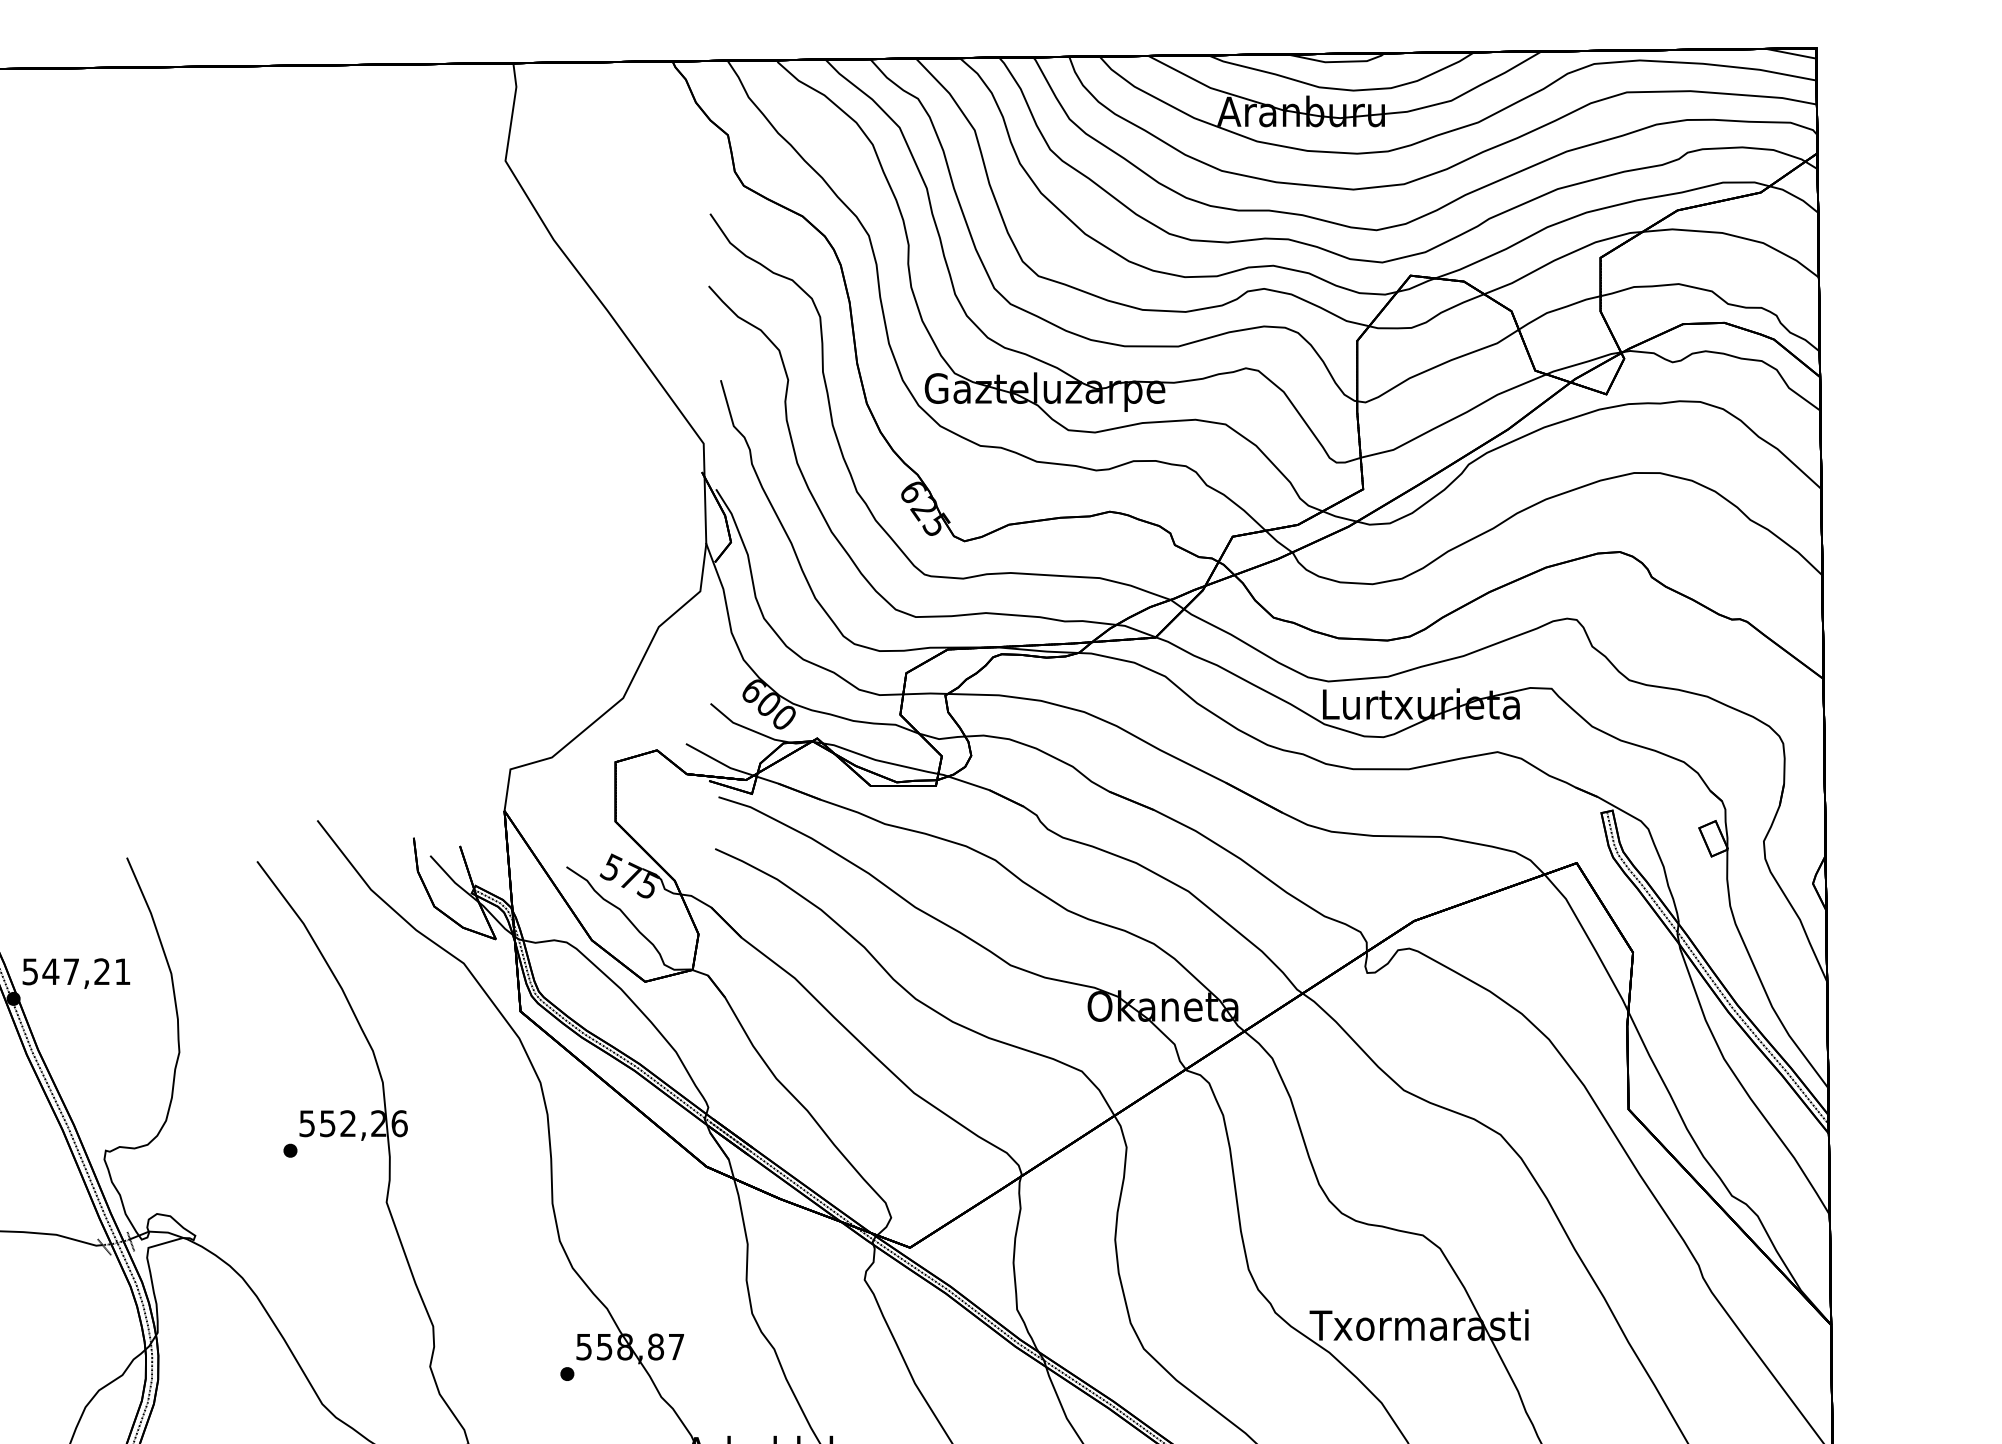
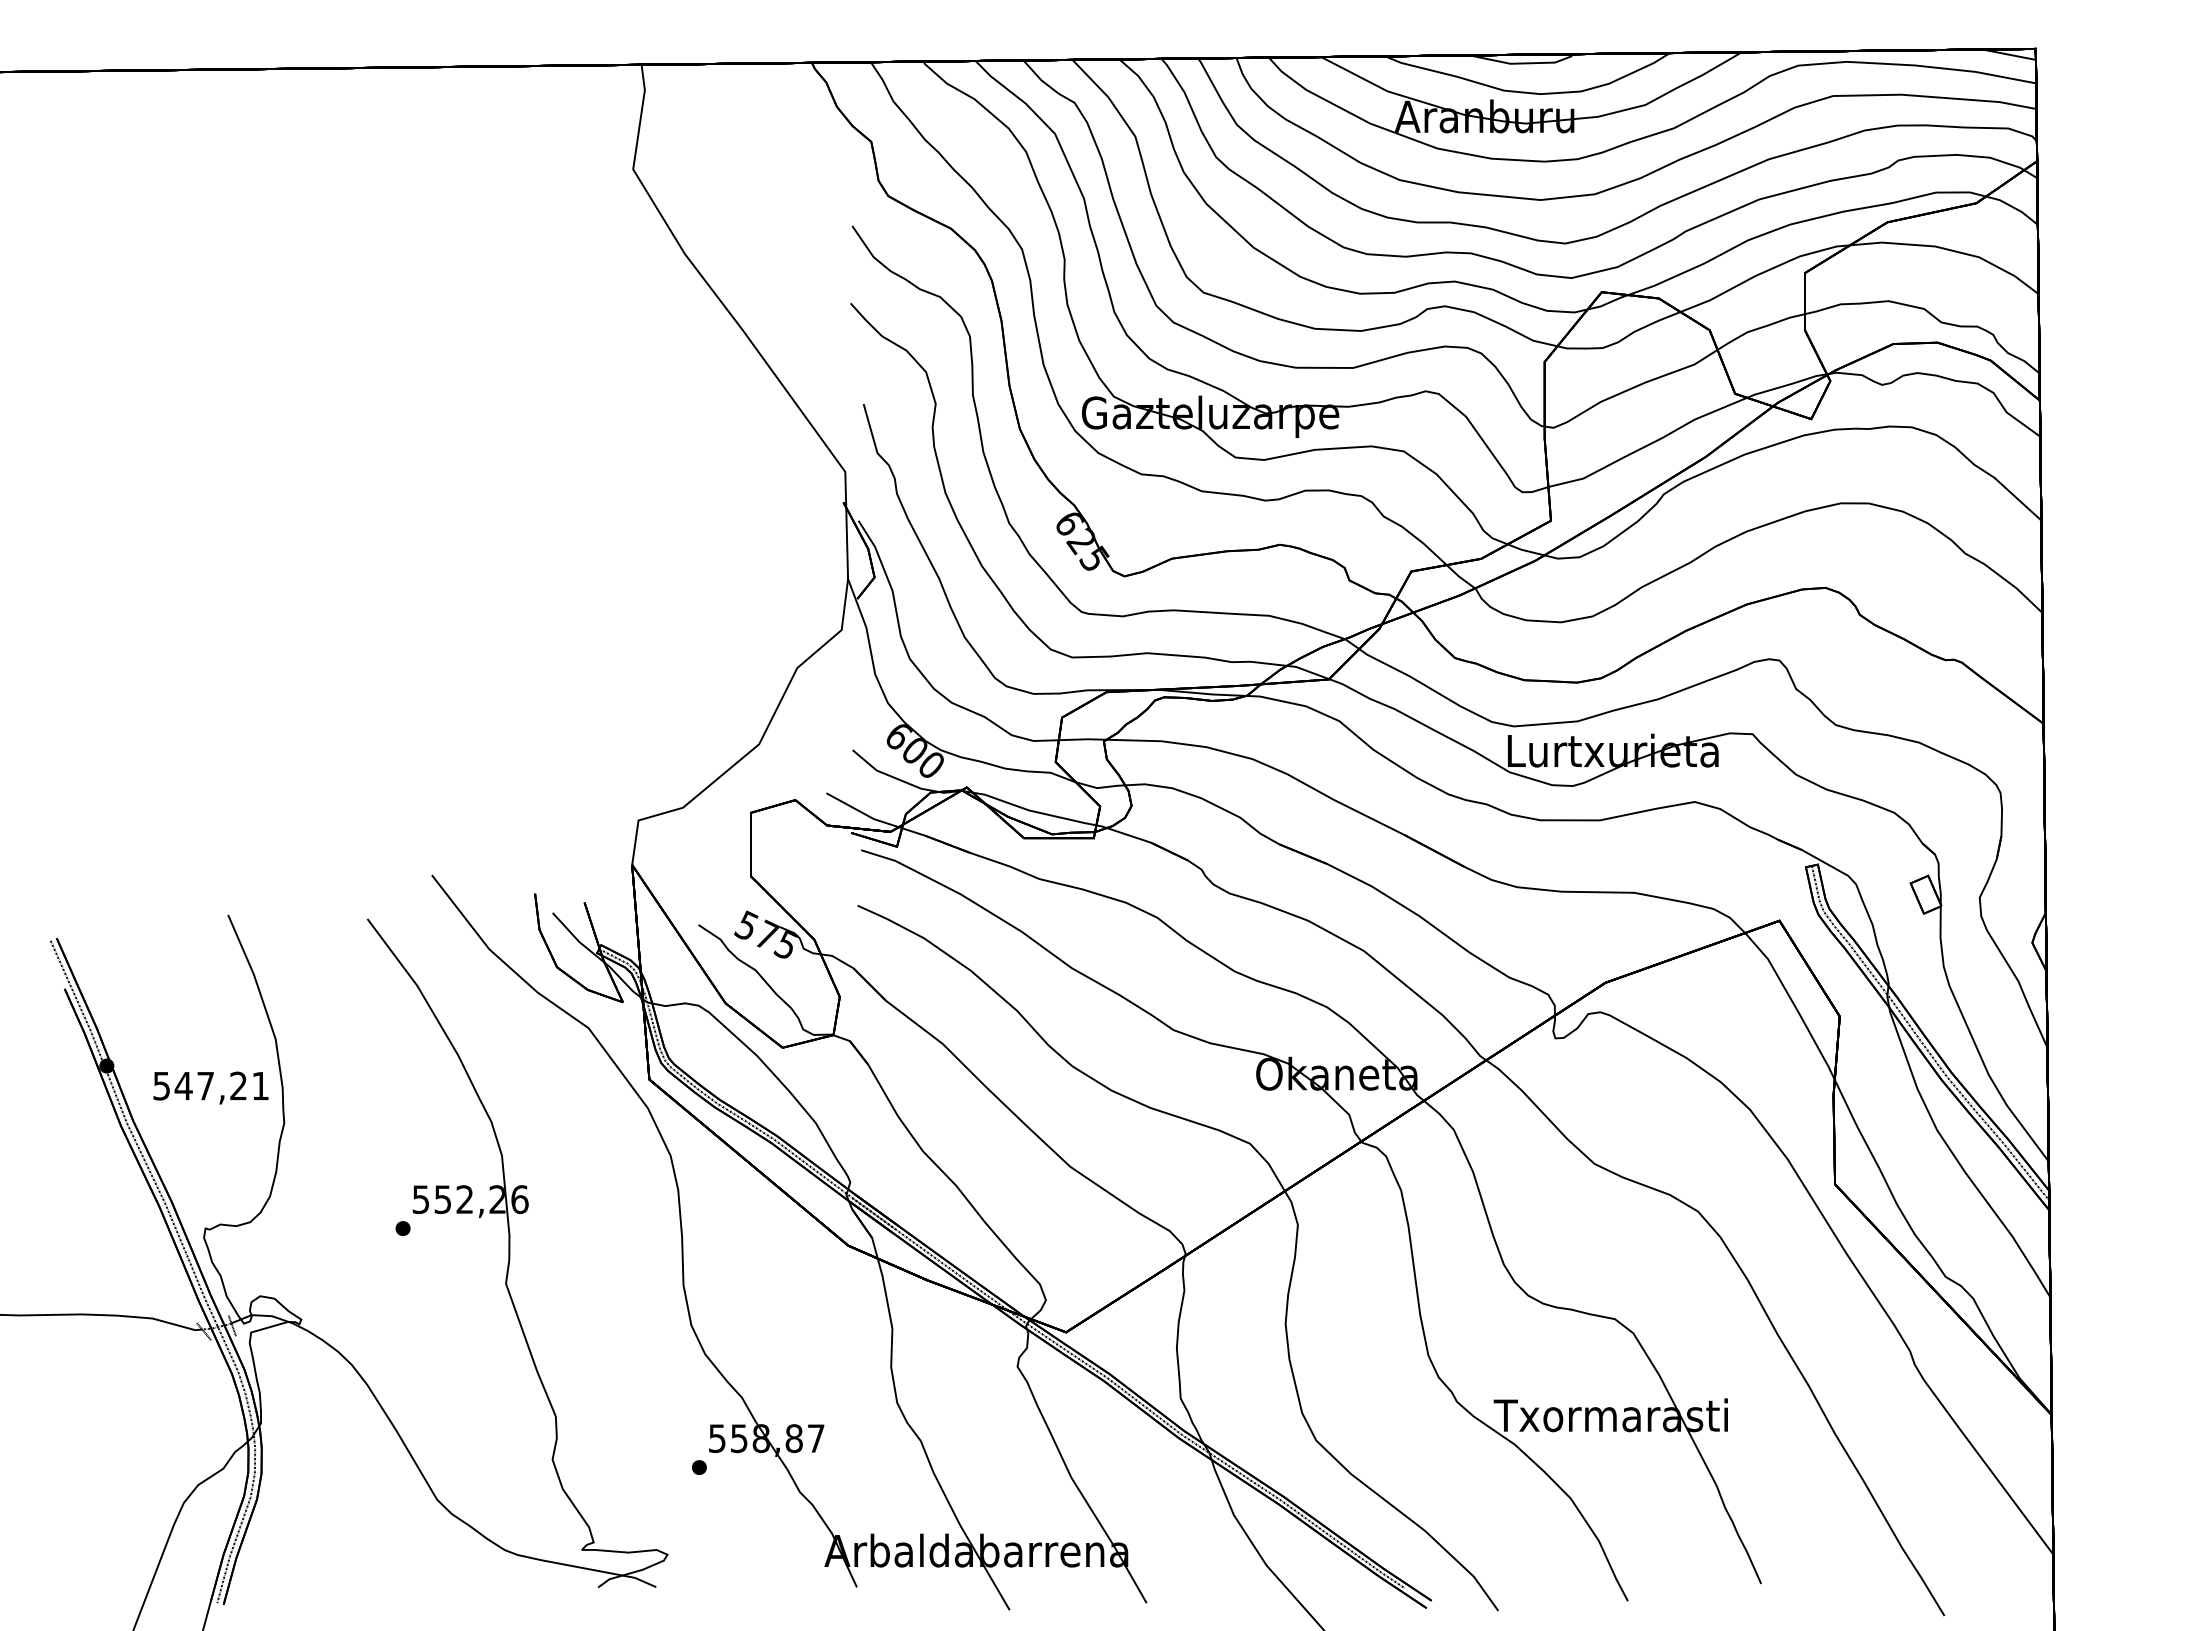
text: (75, 973) -> (210, 1087), moved

